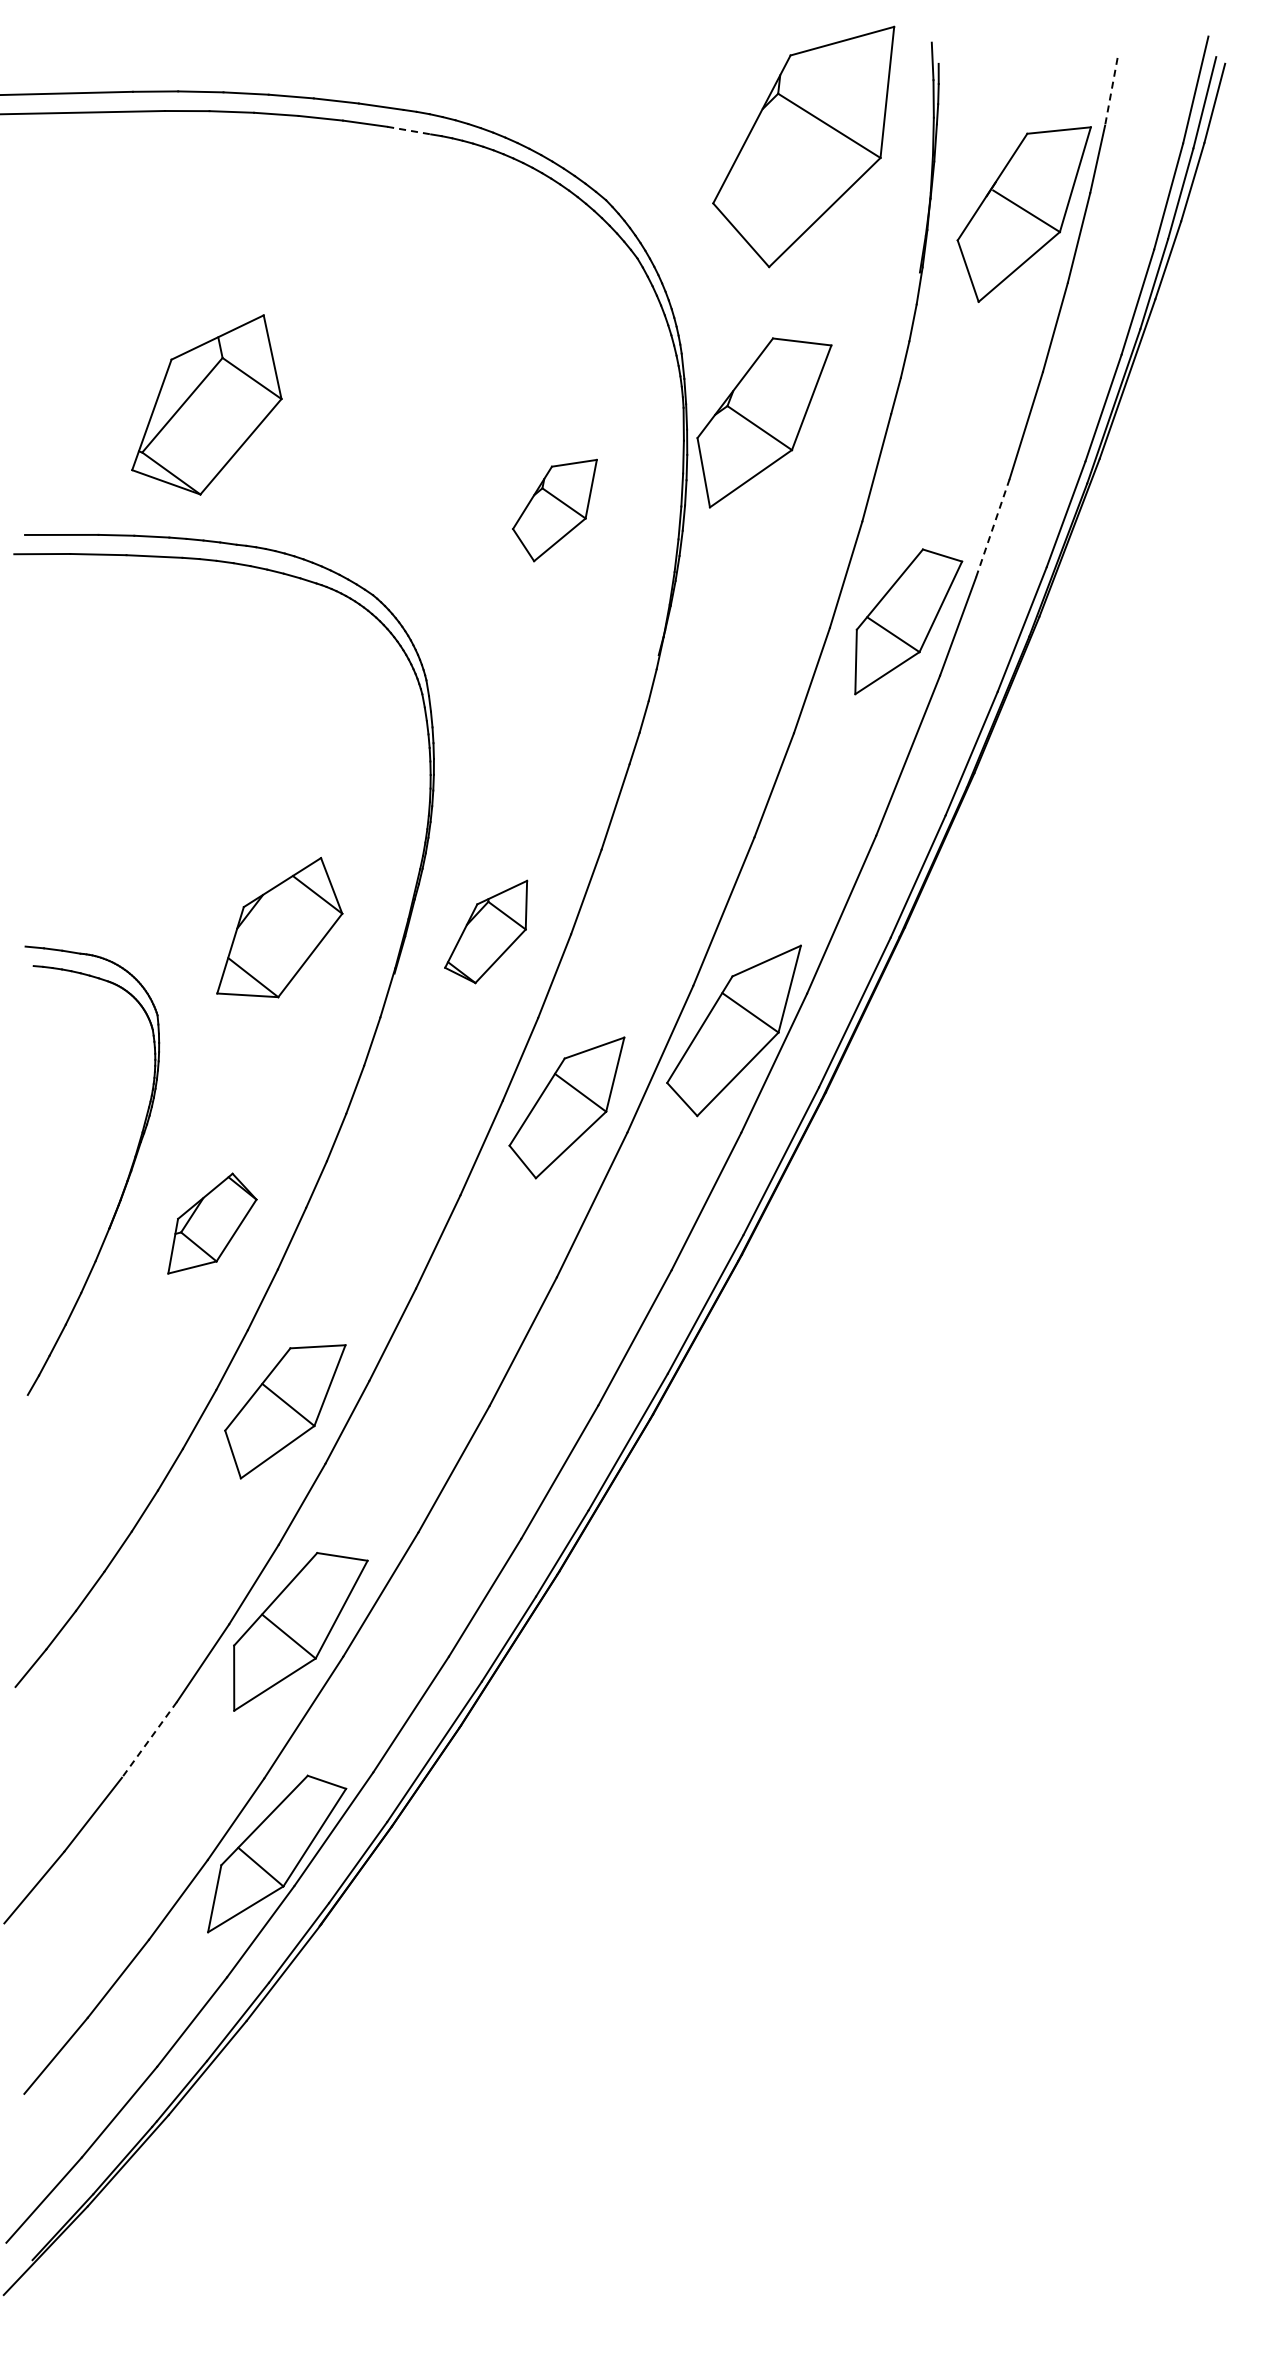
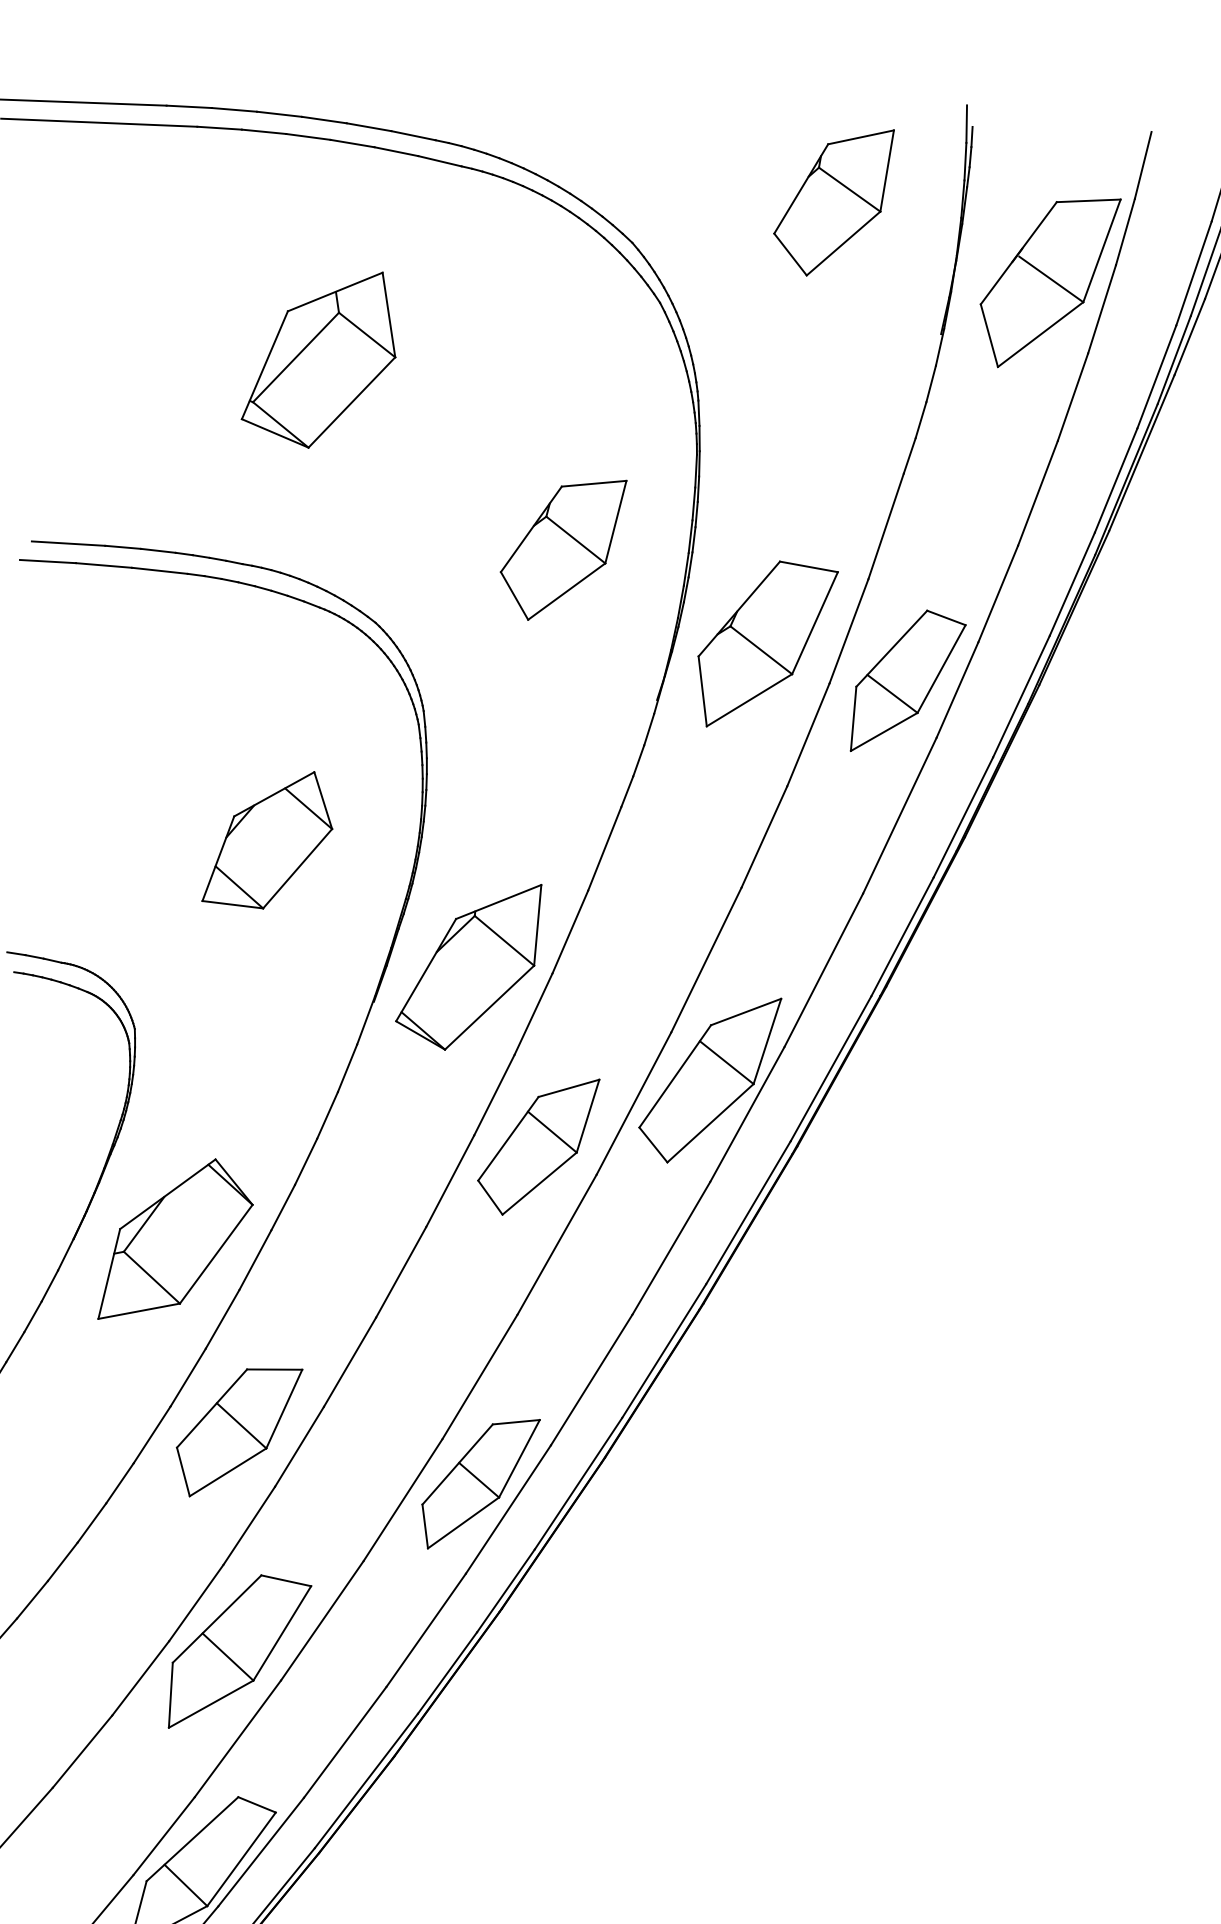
line: (1111, 92) -> (1143, 166), dashed -> solid
line: (409, 130) -> (440, 161), dashed -> solid
part: (803, 147) -> (832, 202), size x0.62
part: (206, 404) -> (320, 358), moved
part: (764, 422) -> (766, 644), moved
part: (554, 510) -> (561, 549), size x1.43
line: (992, 528) -> (997, 594), dashed -> solid
part: (279, 927) -> (268, 838), moved
part: (485, 931) -> (467, 965), size x1.67
part: (212, 1223) -> (176, 1240), size x1.67
part: (529, 1447) -> (479, 1483), added
line: (149, 1739) -> (82, 1751), dashed -> solid

